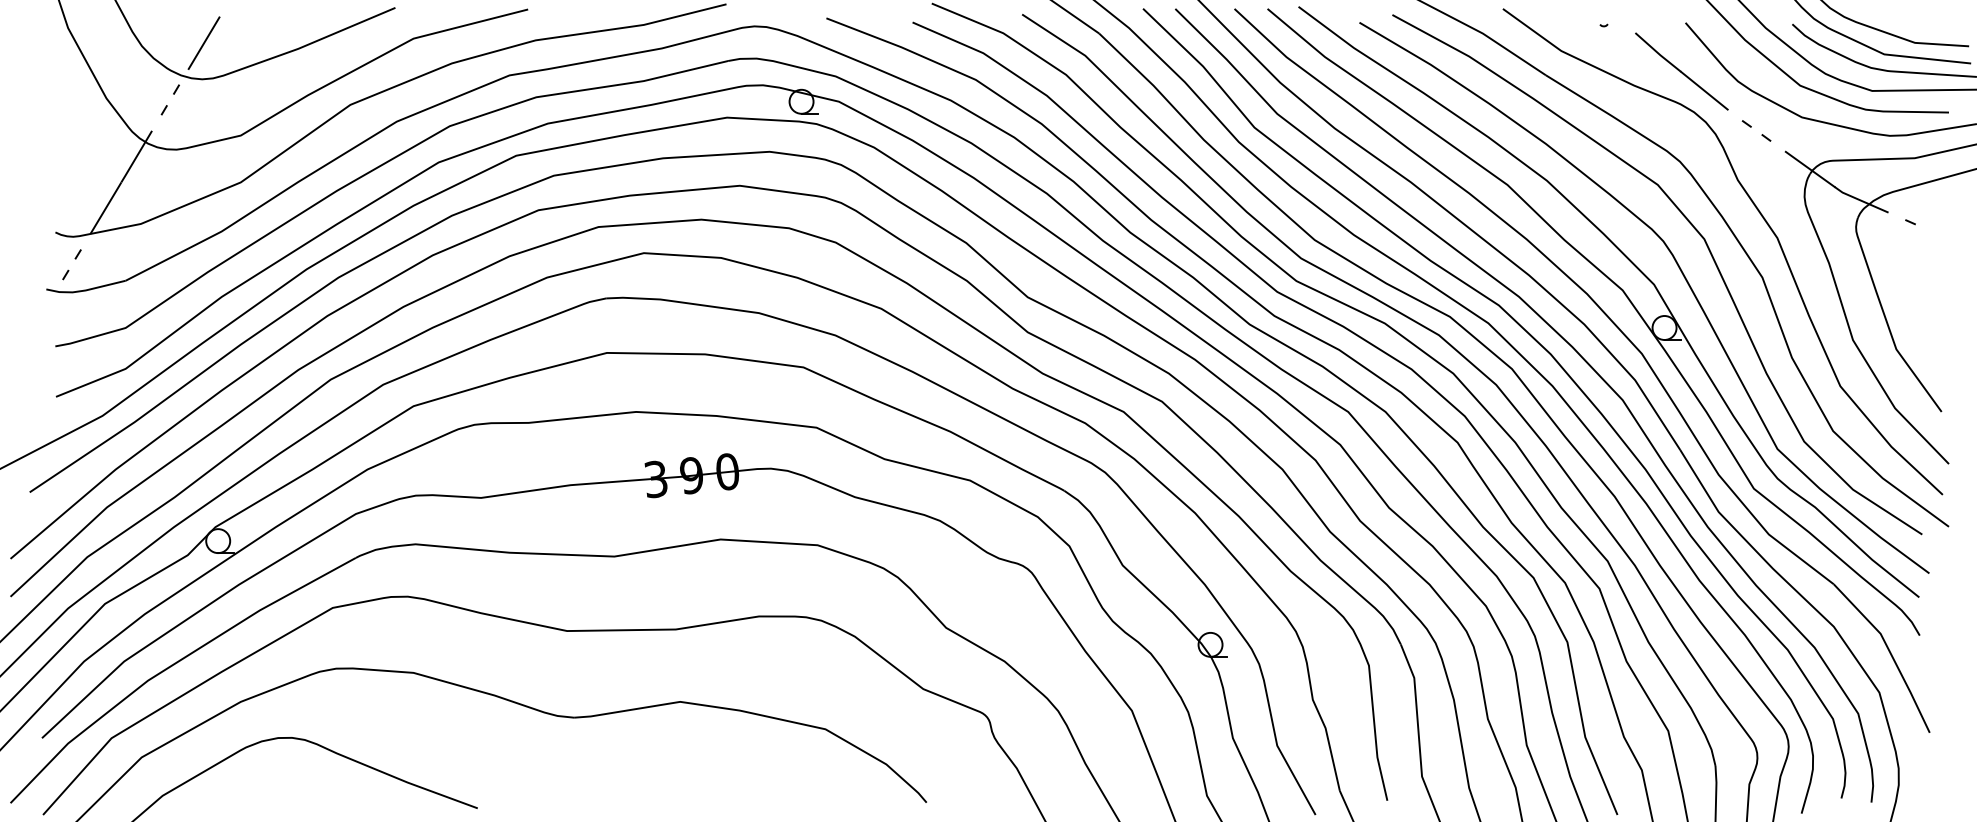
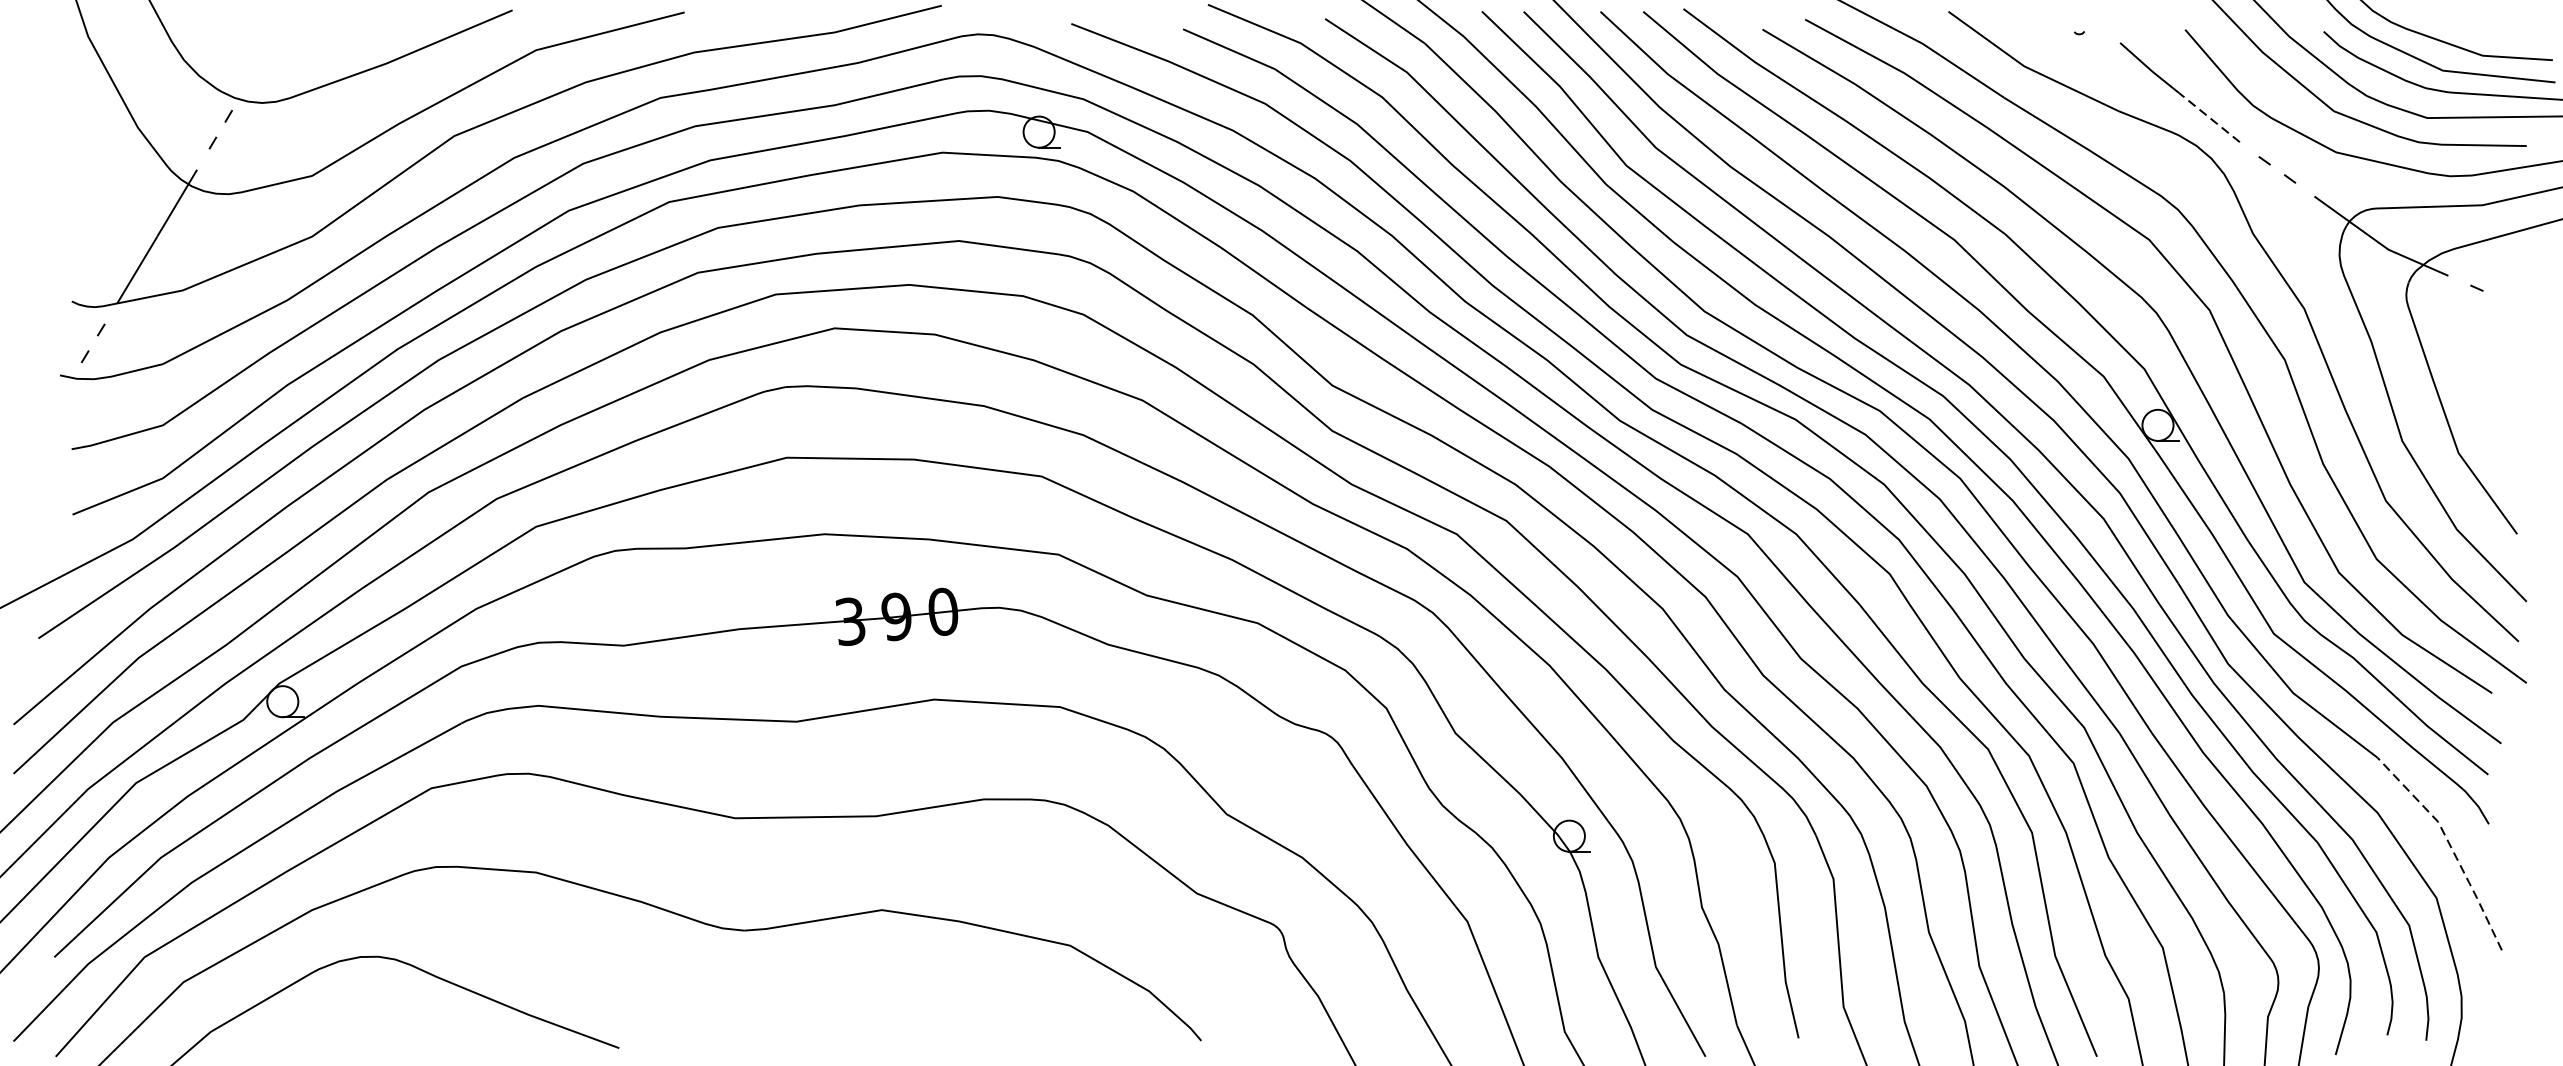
line: (203, 42) -> (263, 55), removed
line: (1704, 90) -> (2209, 117), solid -> dashed
line: (1890, 652) -> (2450, 846), solid -> dashed

